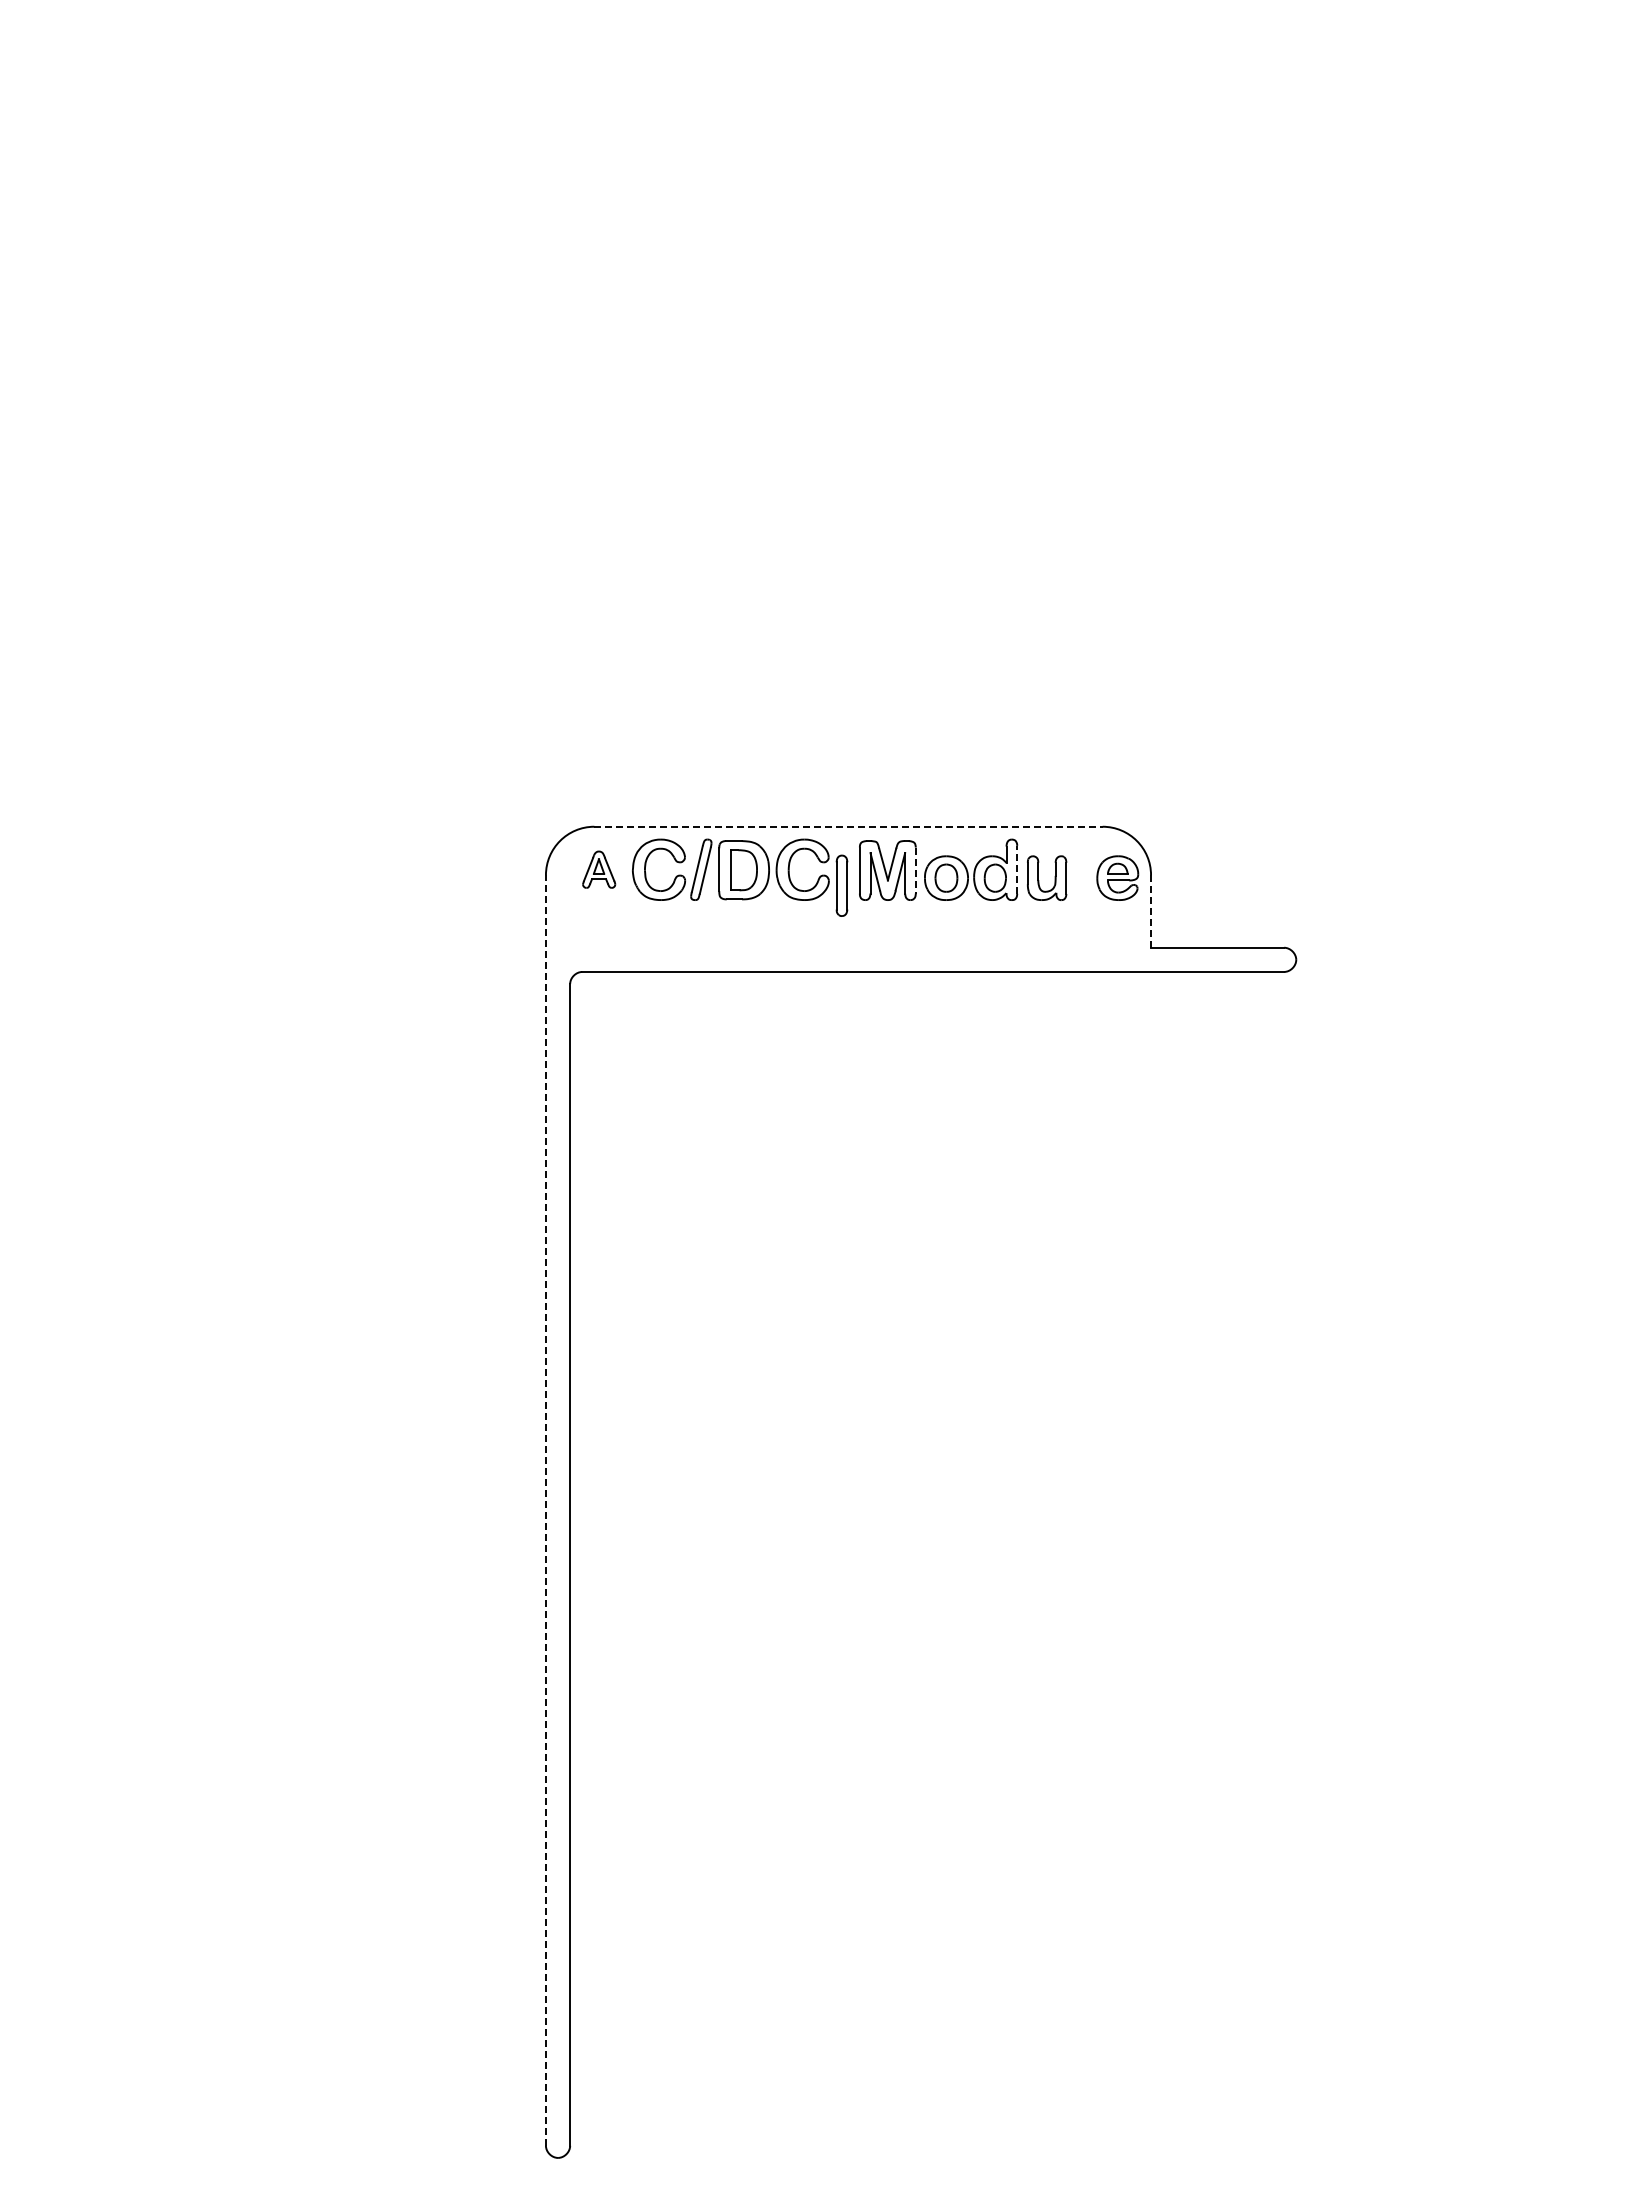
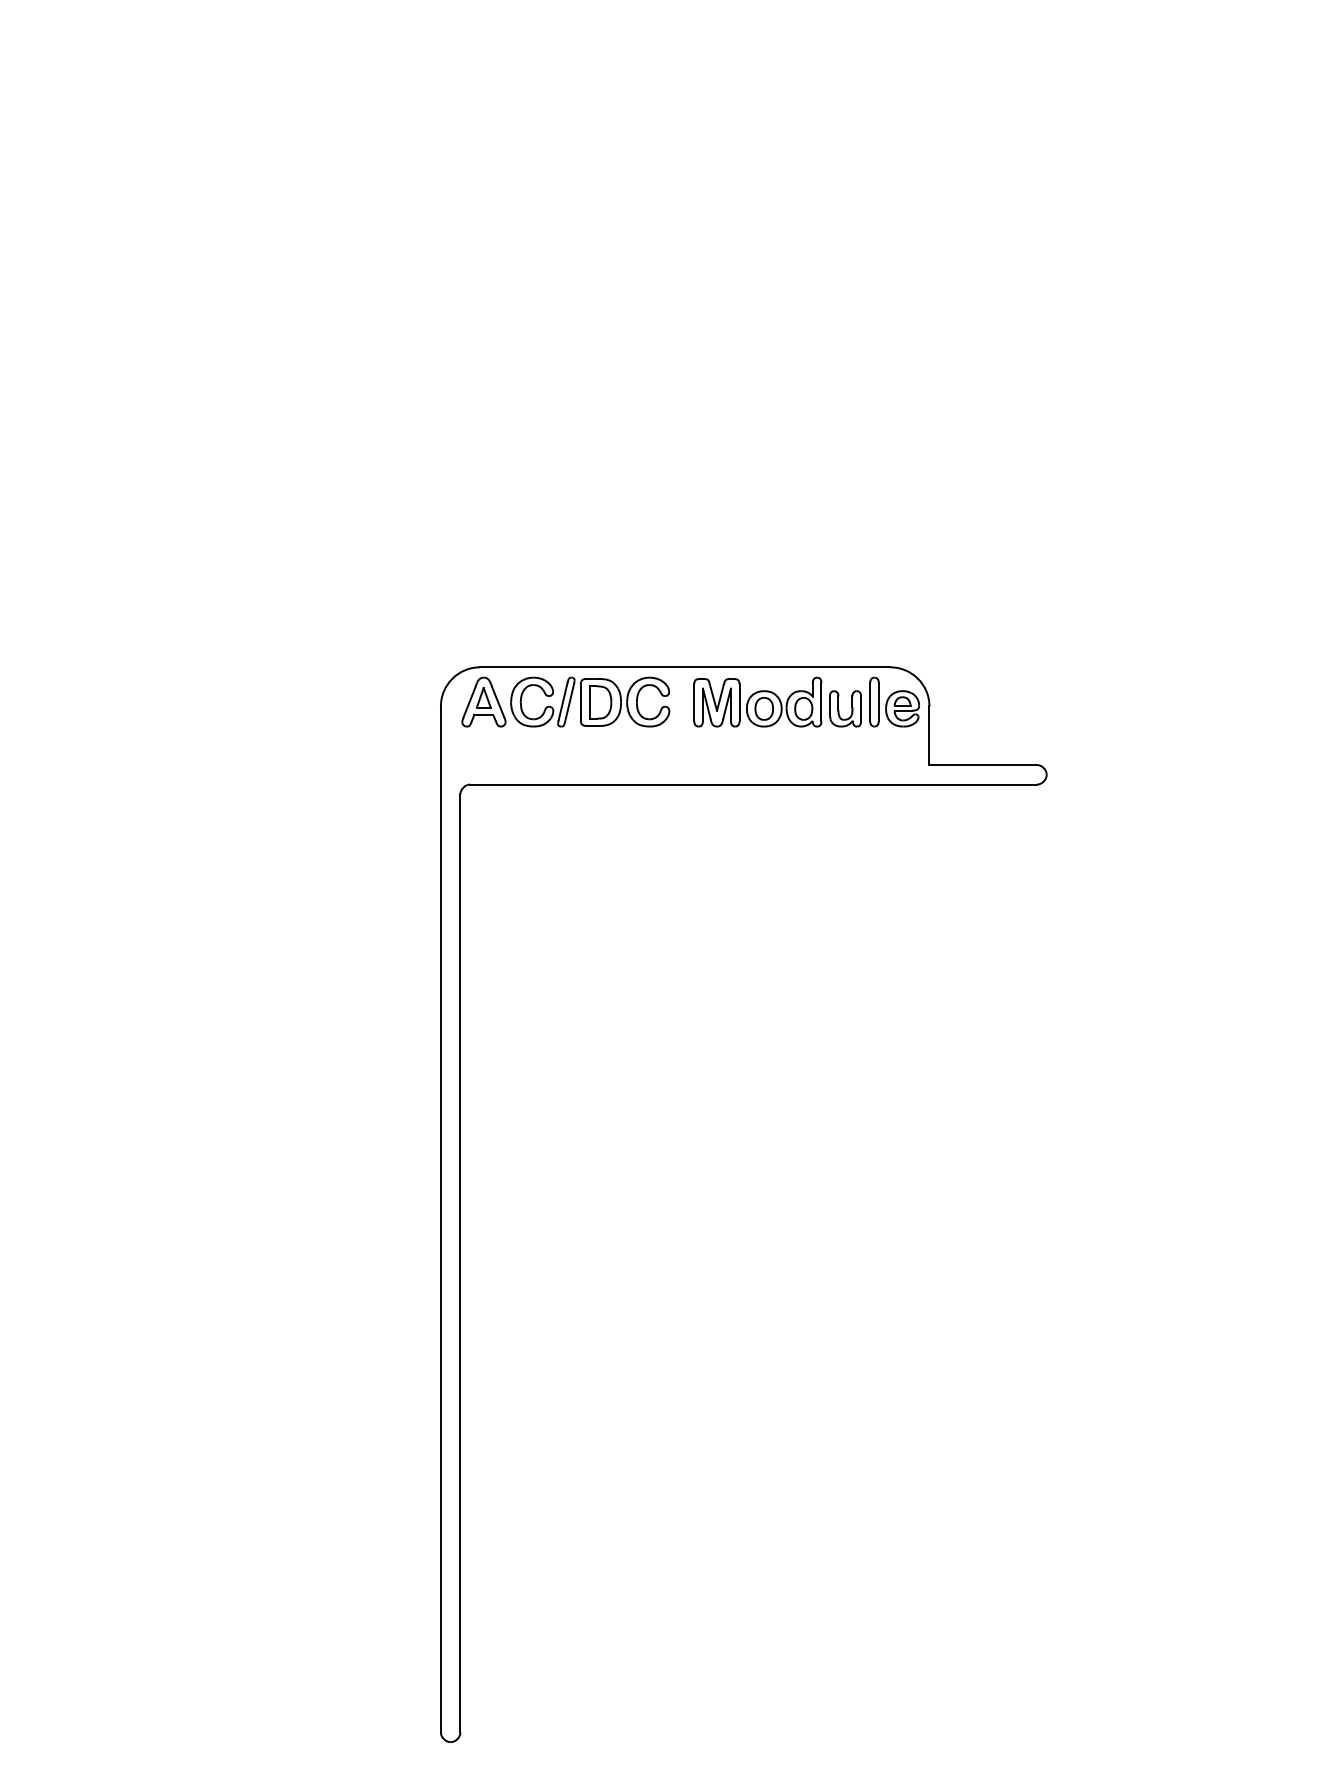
line: (849, 826) -> (685, 667), dashed -> solid
part: (598, 869) -> (483, 701), size x1.67
line: (1017, 869) -> (821, 701), dashed -> solid
line: (915, 870) -> (739, 702), dashed -> solid
part: (841, 885) -> (874, 701), moved
line: (1151, 911) -> (929, 735), dashed -> solid
line: (545, 1509) -> (440, 1218), dashed -> solid

